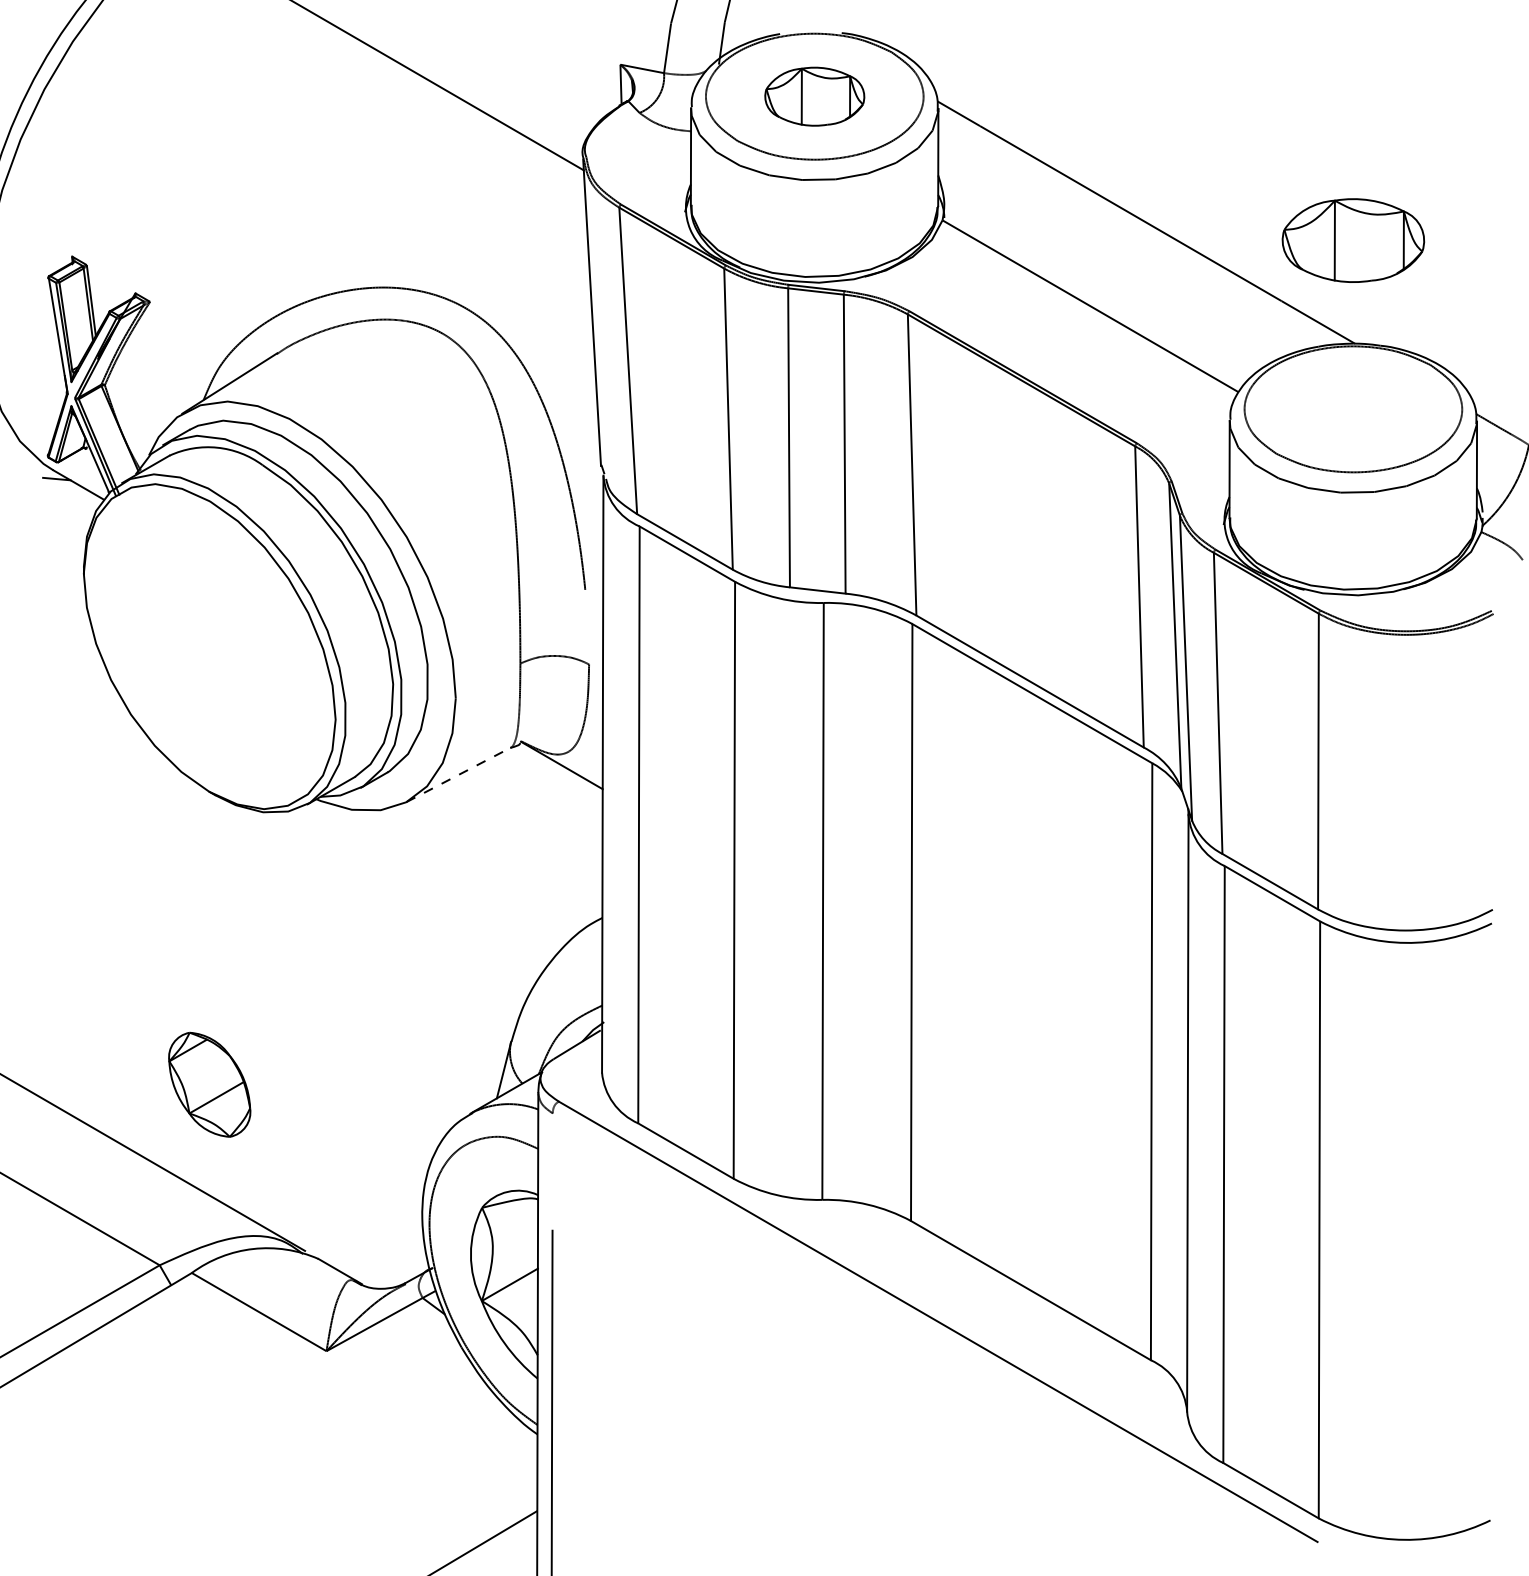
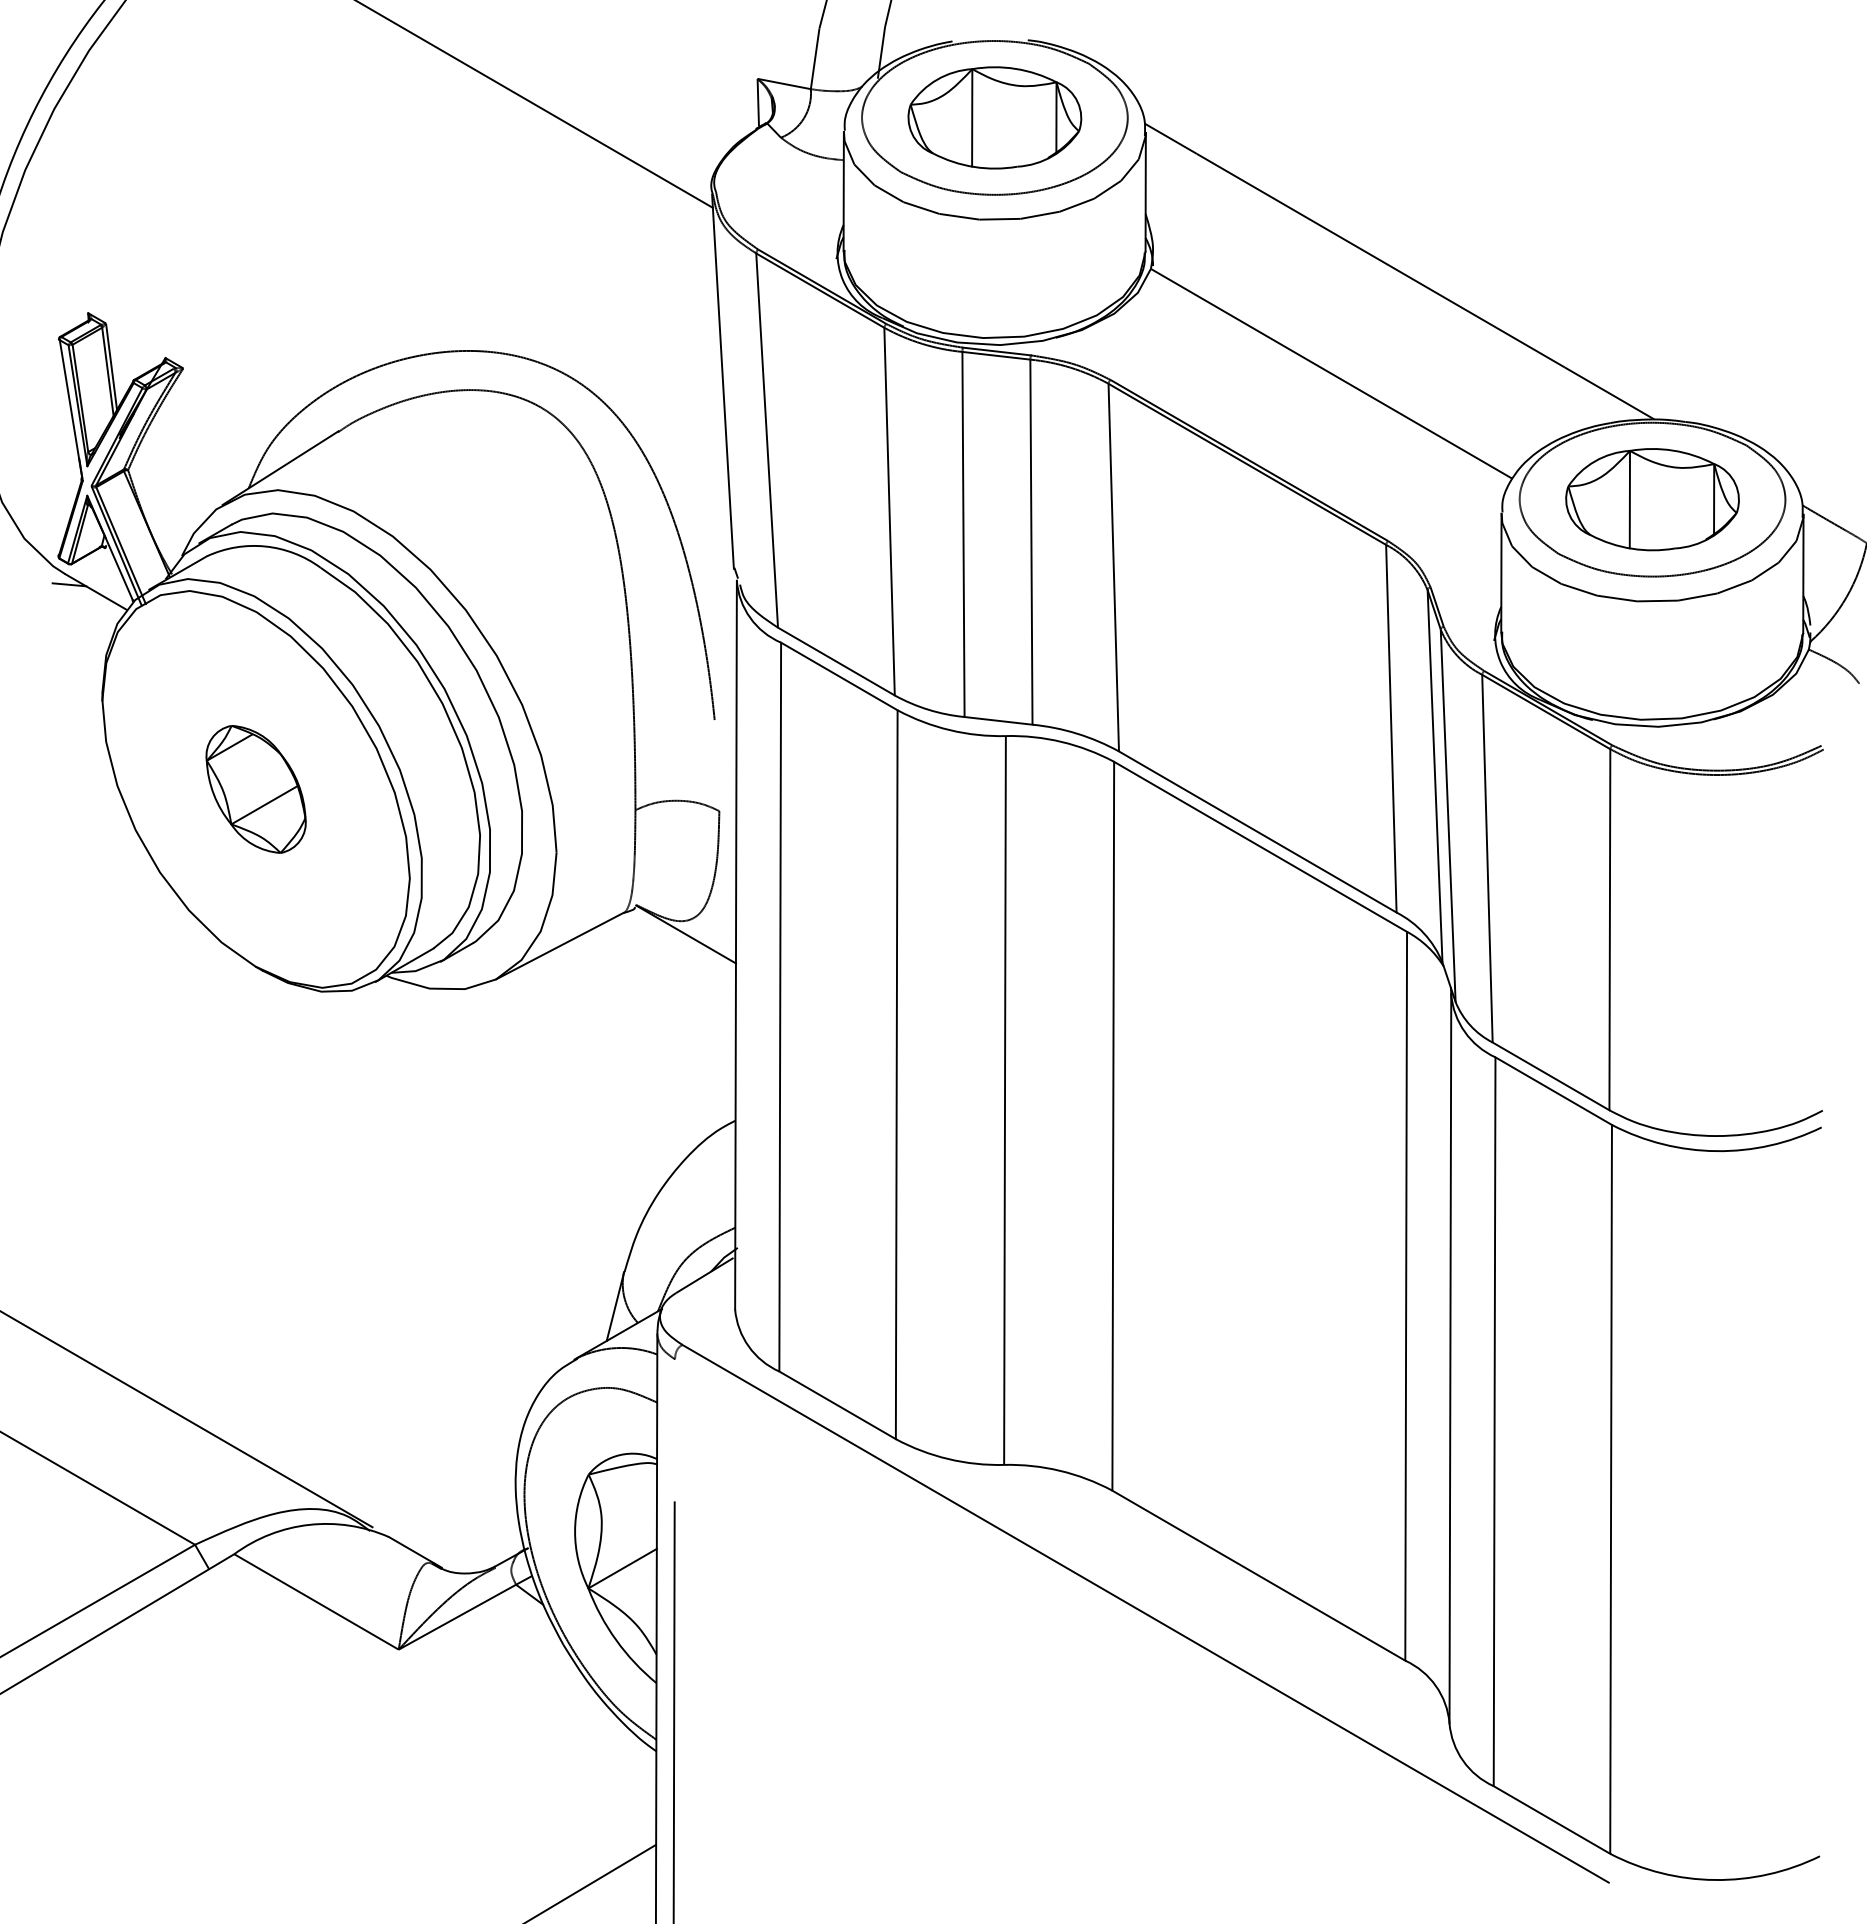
part: (814, 96) -> (994, 117), size x1.43
part: (1353, 240) -> (1652, 499), moved
line: (459, 774) -> (560, 945), dashed -> solid
part: (209, 1084) -> (255, 789), moved

